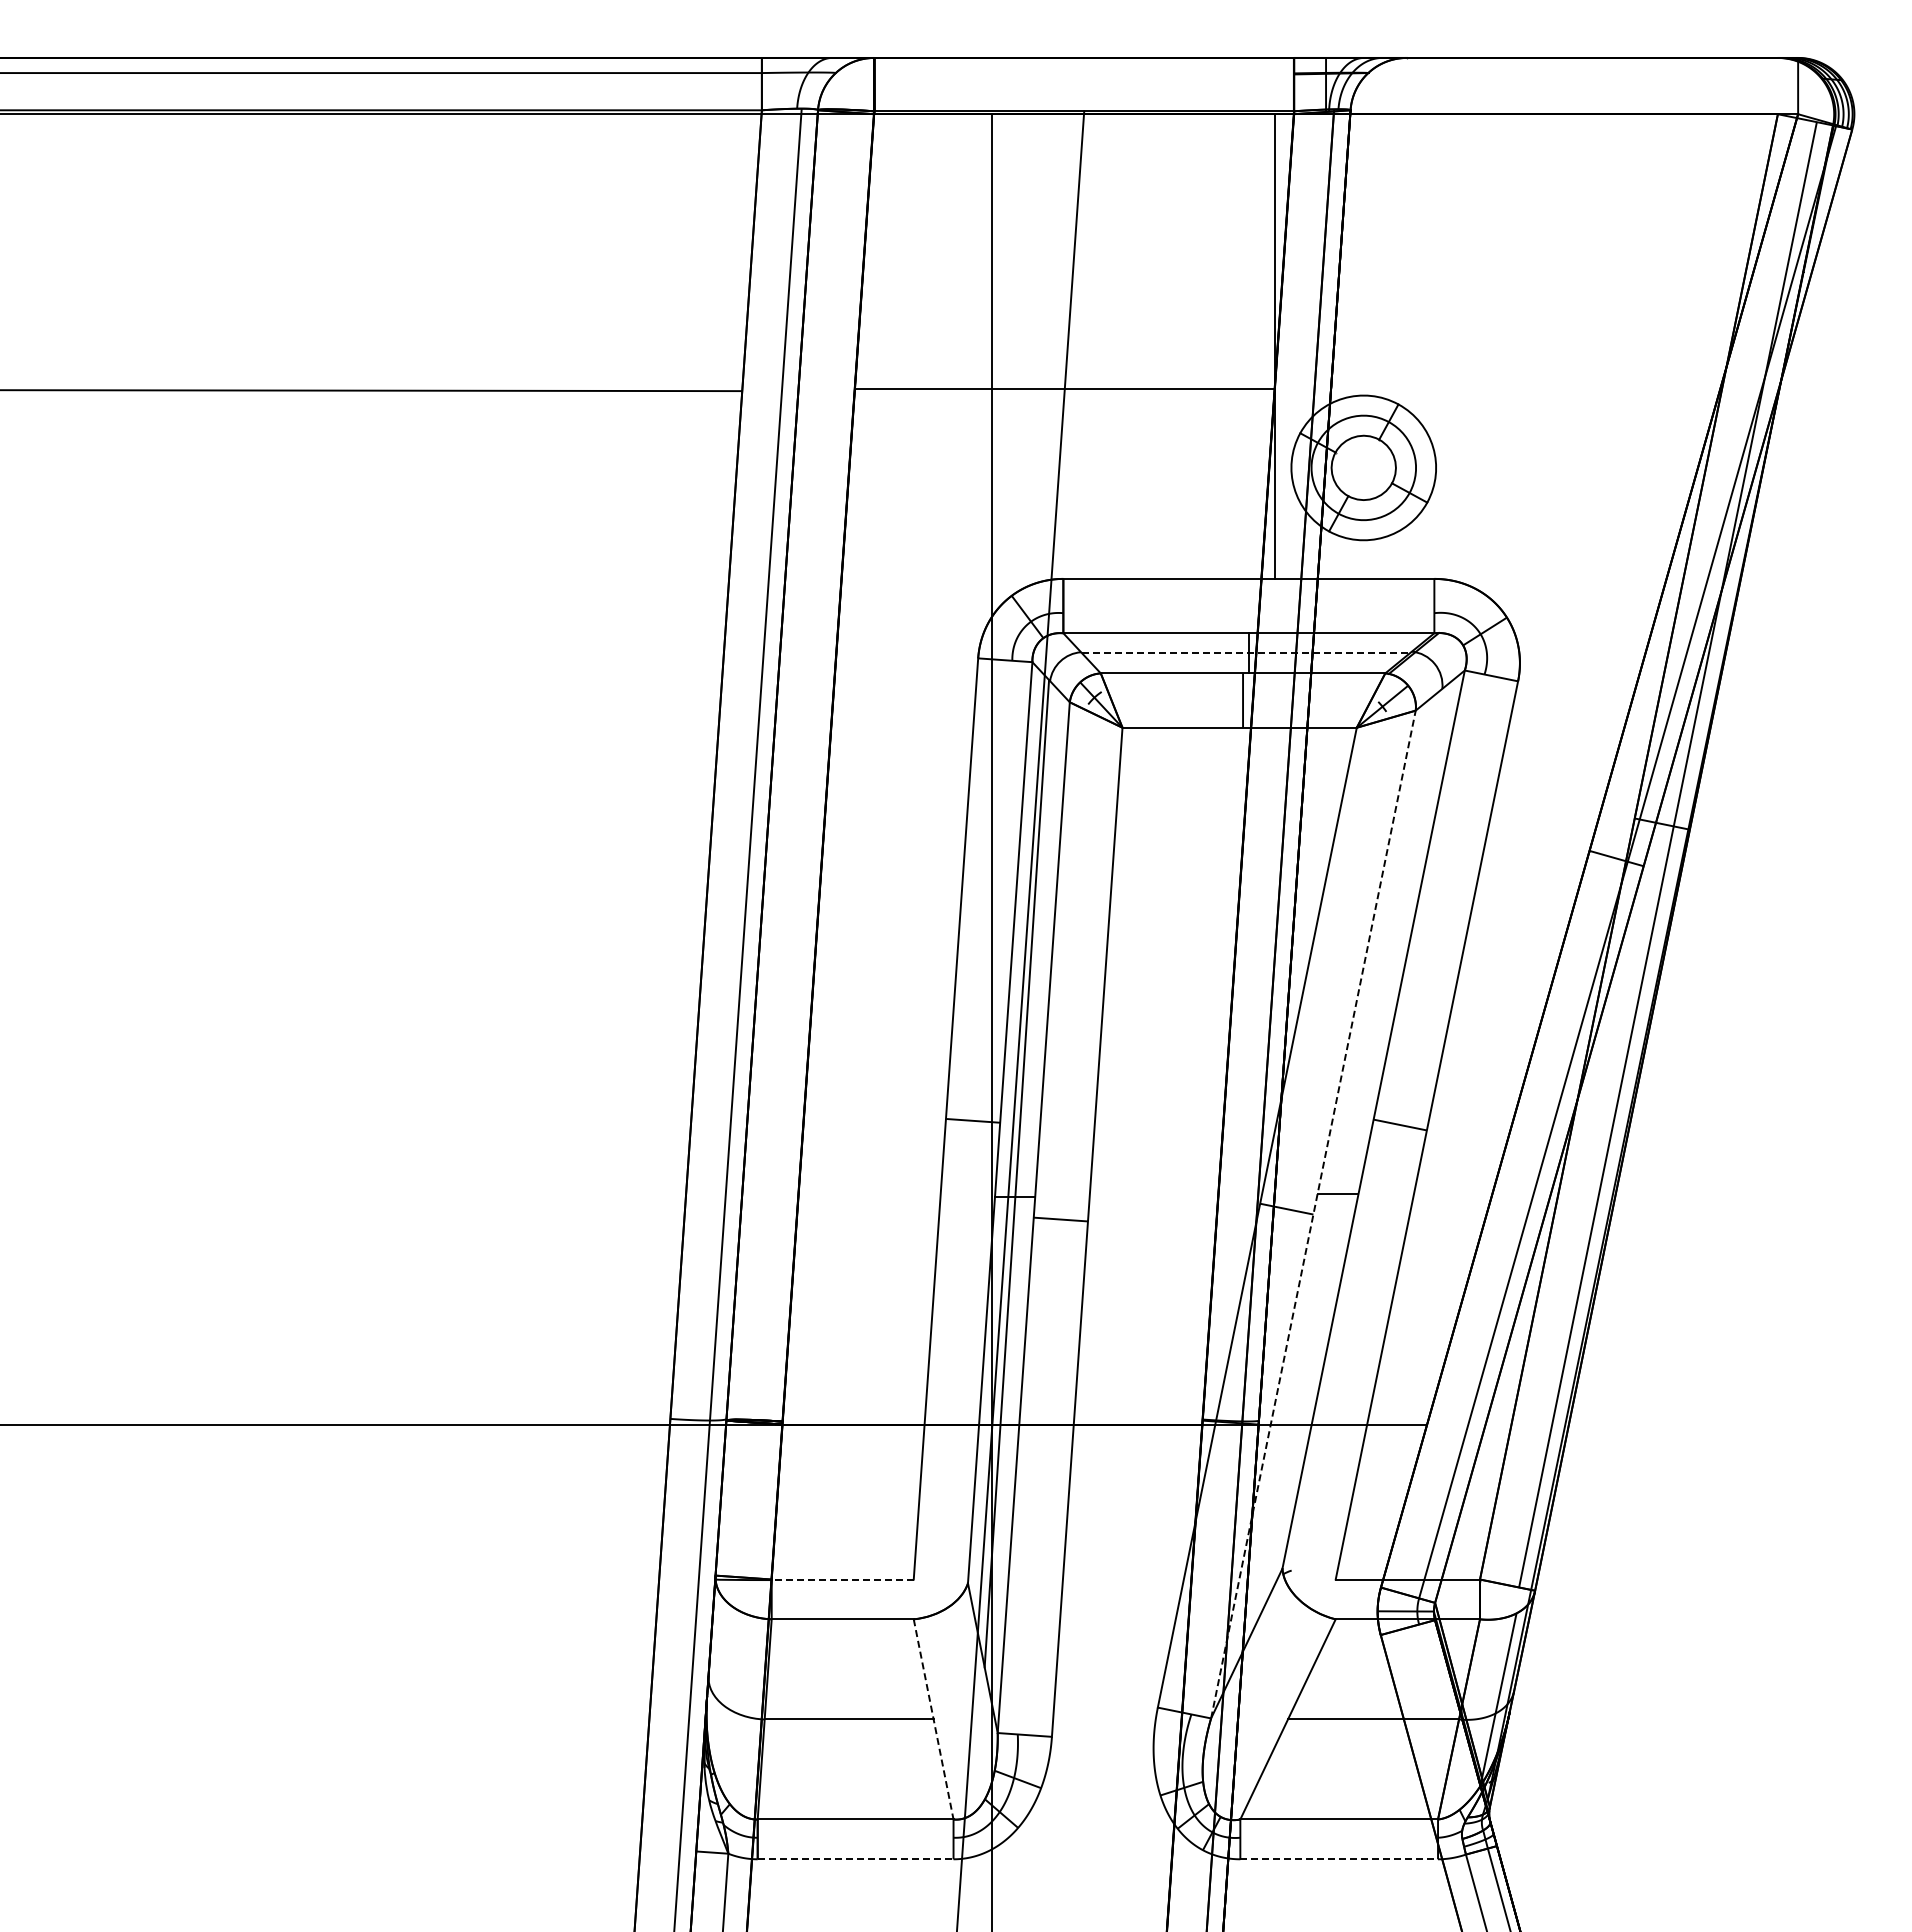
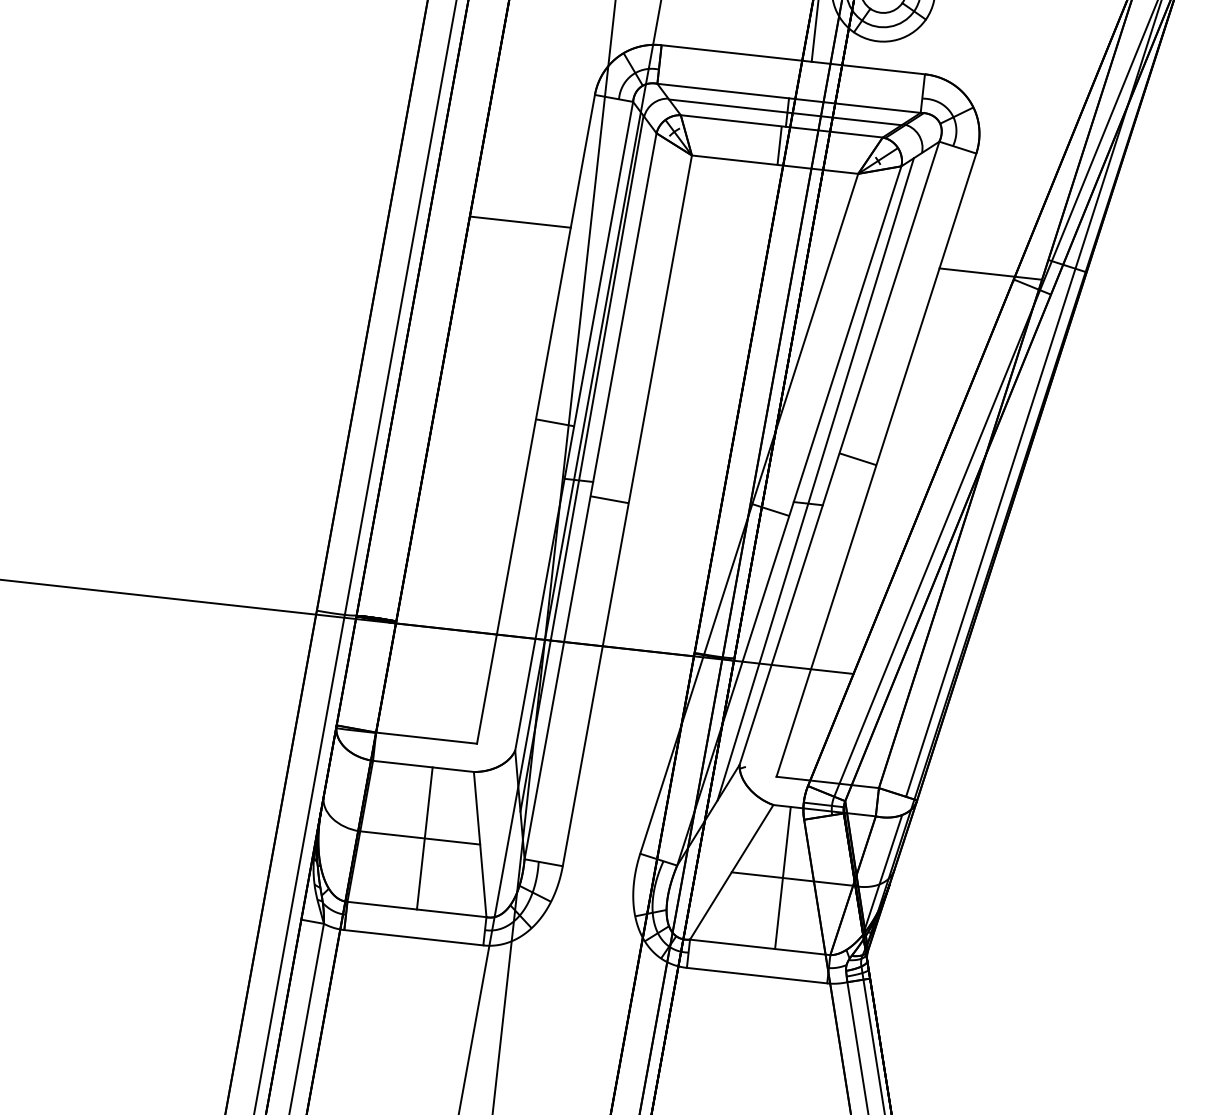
line: (1245, 653) -> (785, 112), dashed -> solid
line: (893, 846) -> (520, 221), added
line: (1556, 846) -> (990, 273), added
line: (1344, 1159) -> (815, 479), added
line: (1313, 1214) -> (789, 515), dashed -> solid
line: (842, 1579) -> (426, 738), dashed -> solid
line: (855, 1719) -> (424, 838), added
line: (933, 1719) -> (480, 844), dashed -> solid
line: (1360, 1719) -> (783, 878), added
line: (855, 1859) -> (413, 937), dashed -> solid
line: (1339, 1859) -> (757, 975), dashed -> solid

